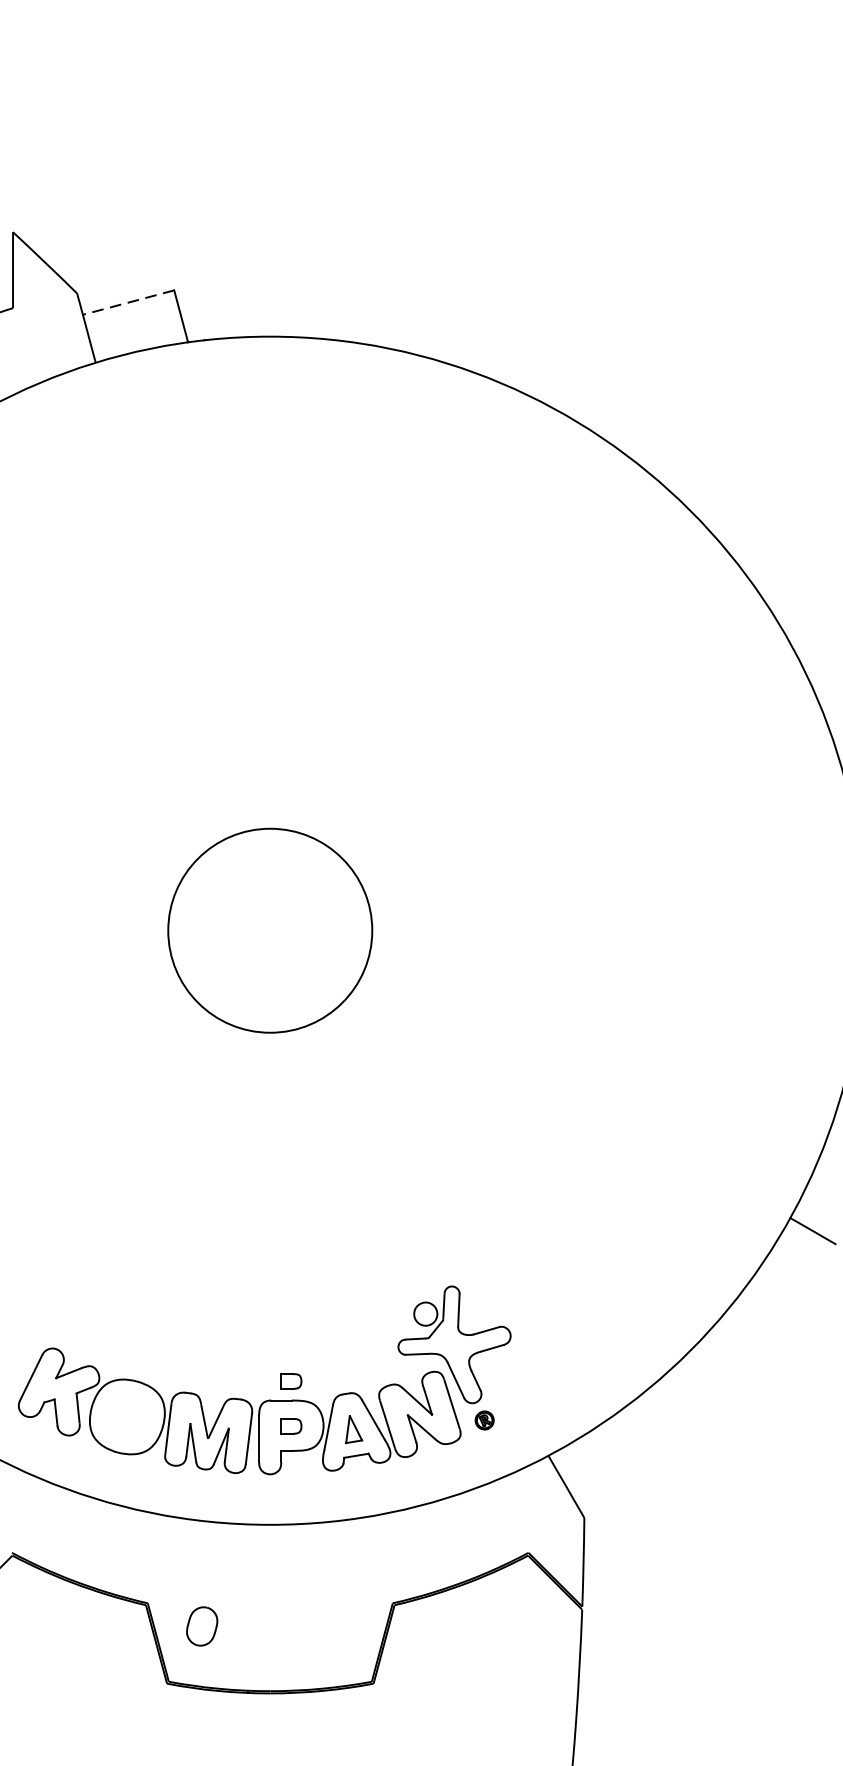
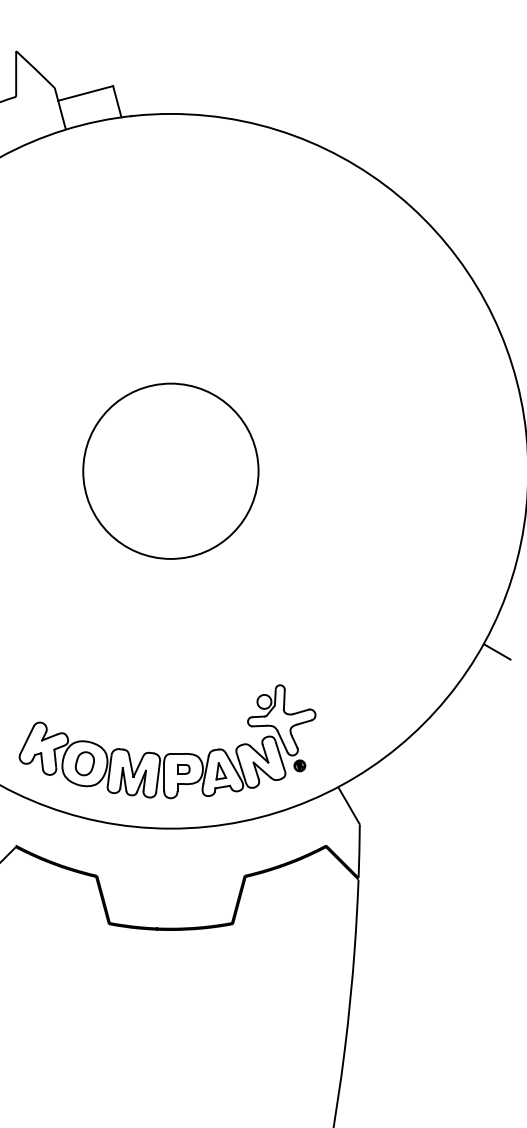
line: (128, 302) -> (85, 93), dashed -> solid
circle: (269, 929) -> (170, 470), size x1.43
part: (291, 1381) -> (183, 742), removed
part: (201, 1626) -> (84, 763), moved

